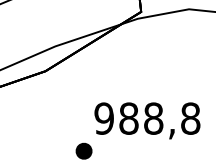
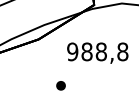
text: (146, 119) -> (97, 52), moved

